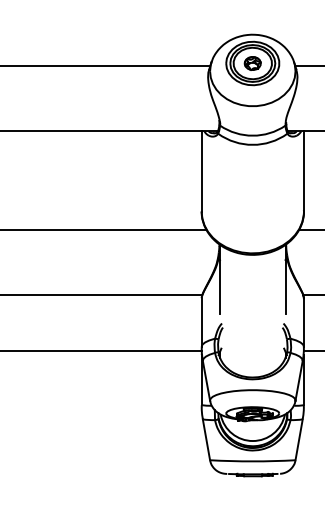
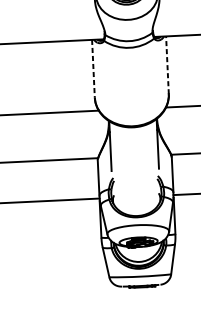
line: (201, 171) -> (93, 68), solid -> dashed
line: (304, 171) -> (167, 65), solid -> dashed

